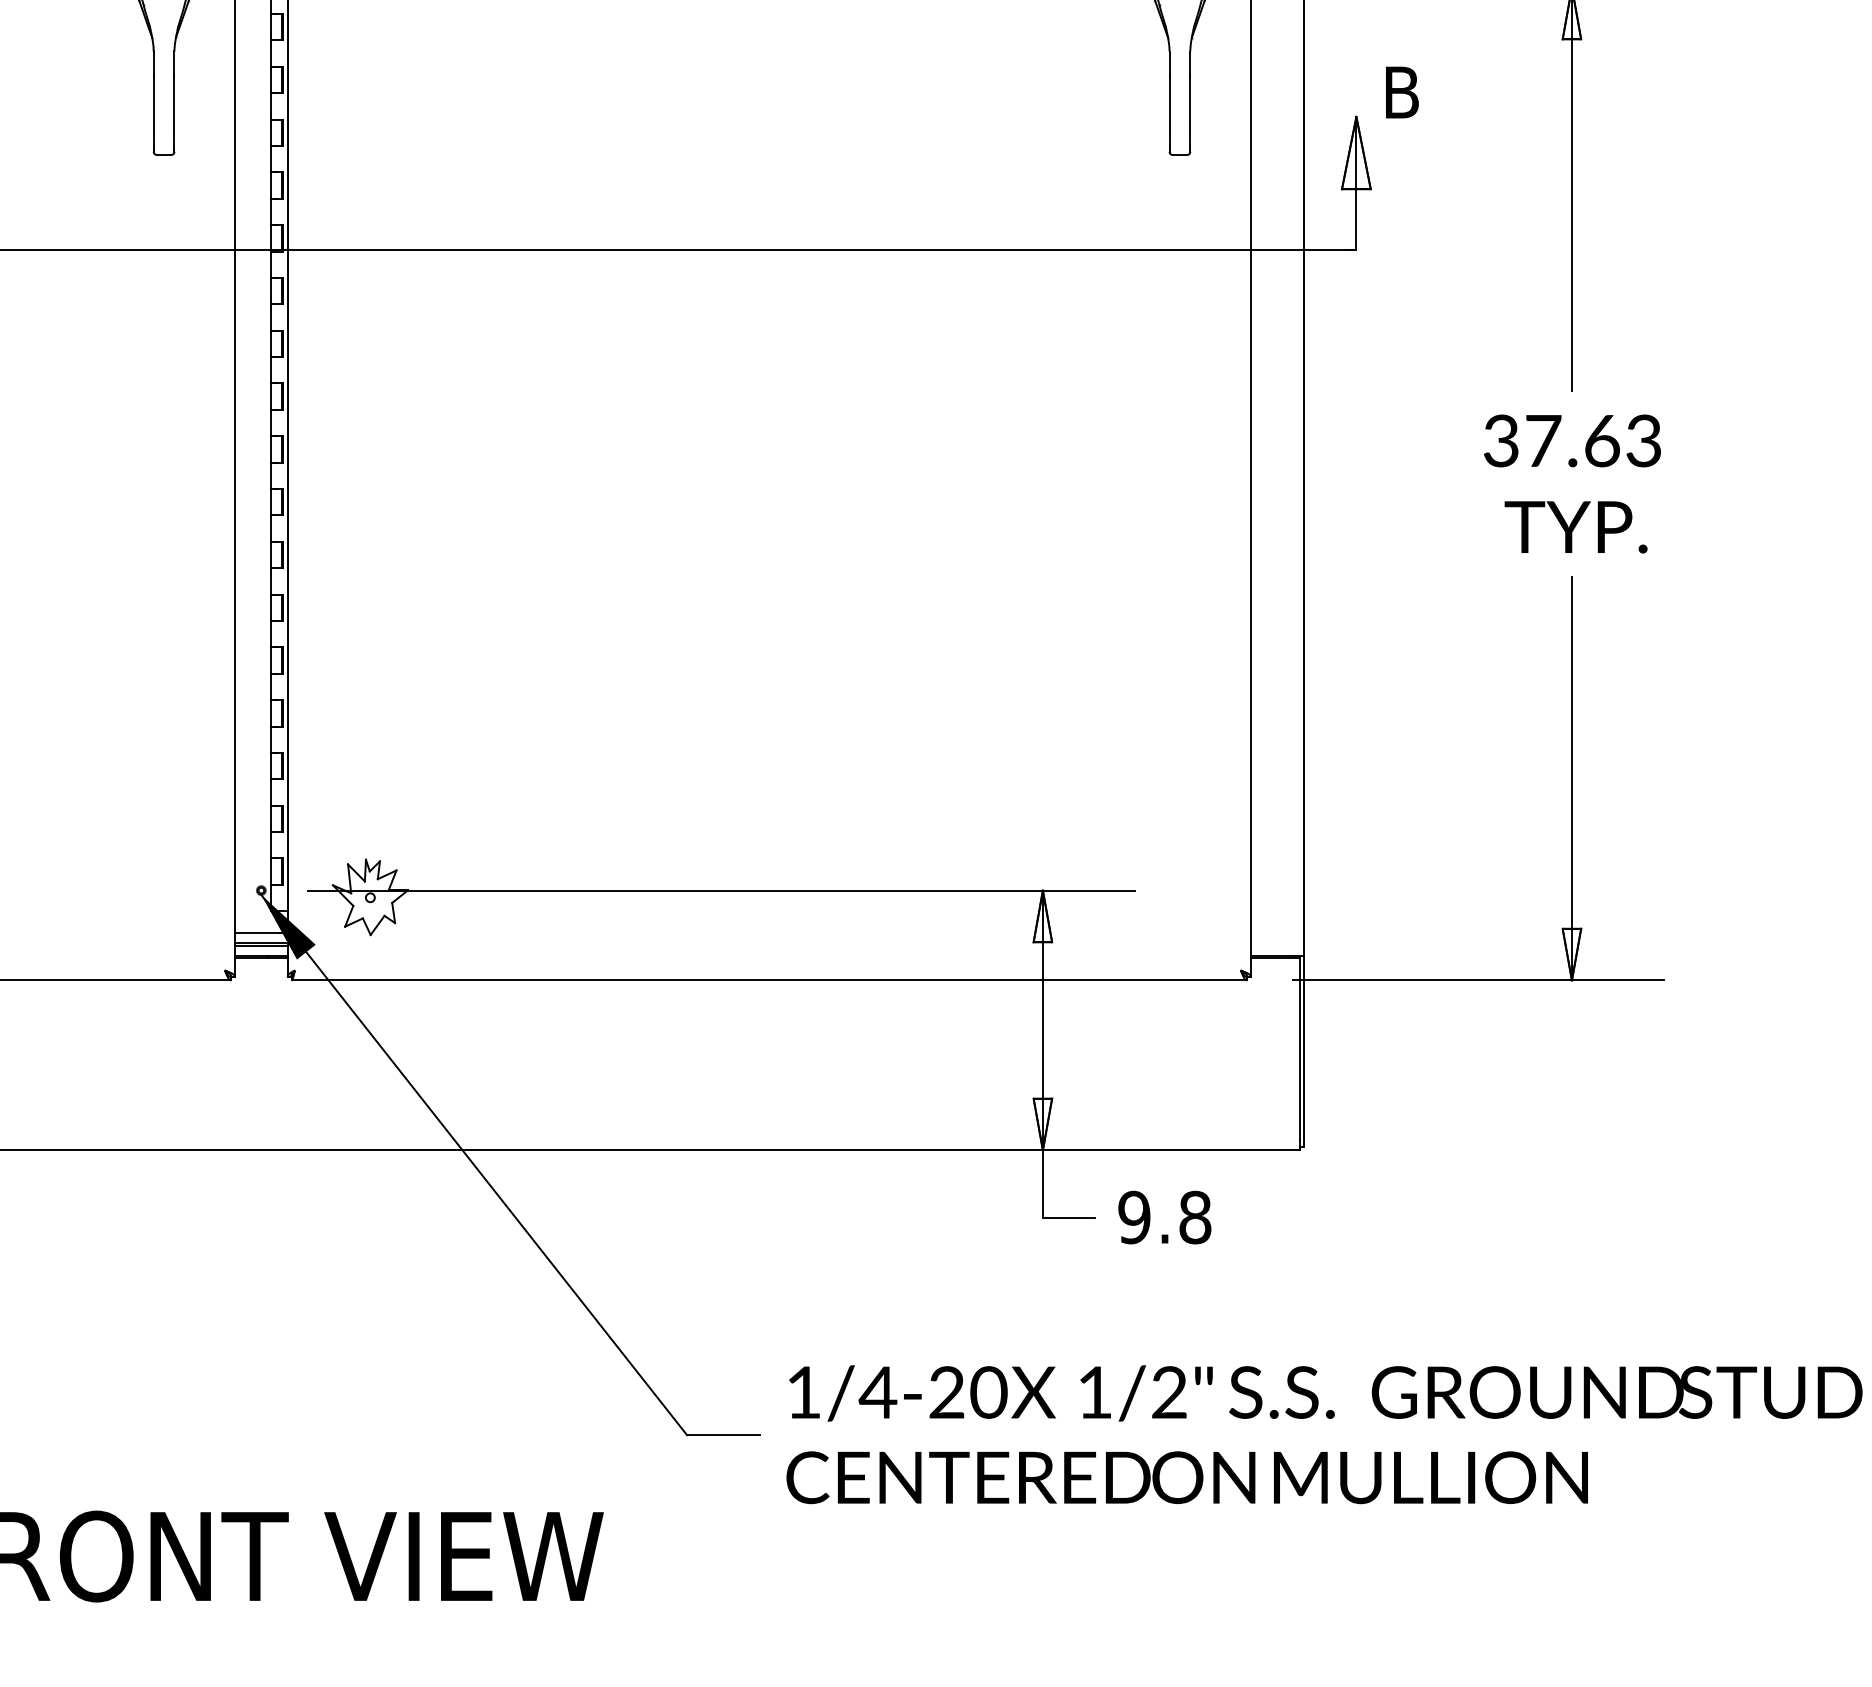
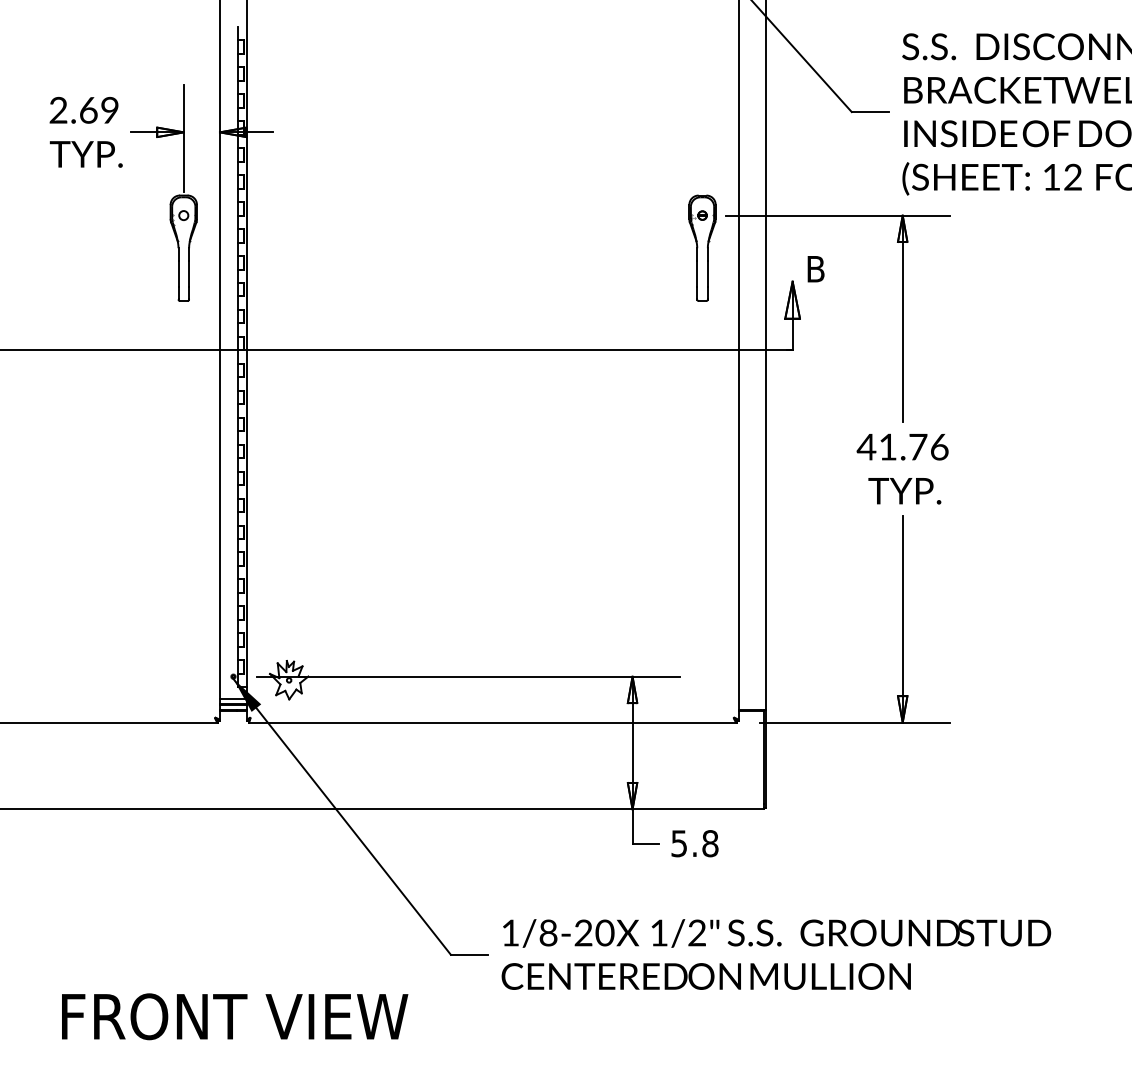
text: (1571, 439) -> (902, 446), 37.63 -> 41.76
text: (1134, 1217) -> (679, 843), 9.8 -> 5.8
text: (878, 1391) -> (548, 932), 1/4-20 -> 1/8-20

